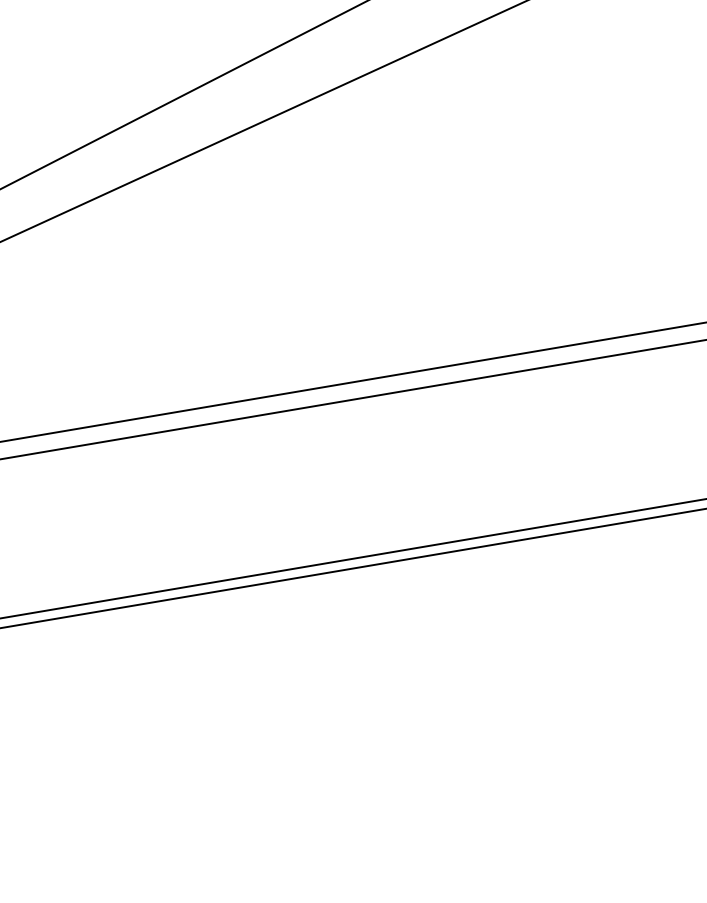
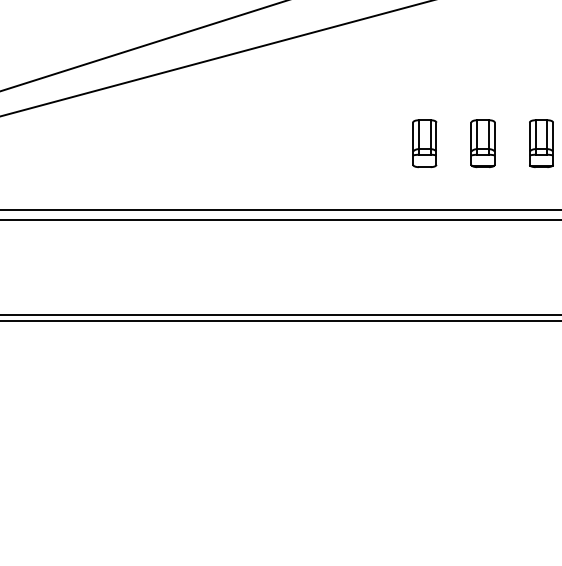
part: (639, 223) -> (482, 143), added
part: (544, 239) -> (424, 143), added

